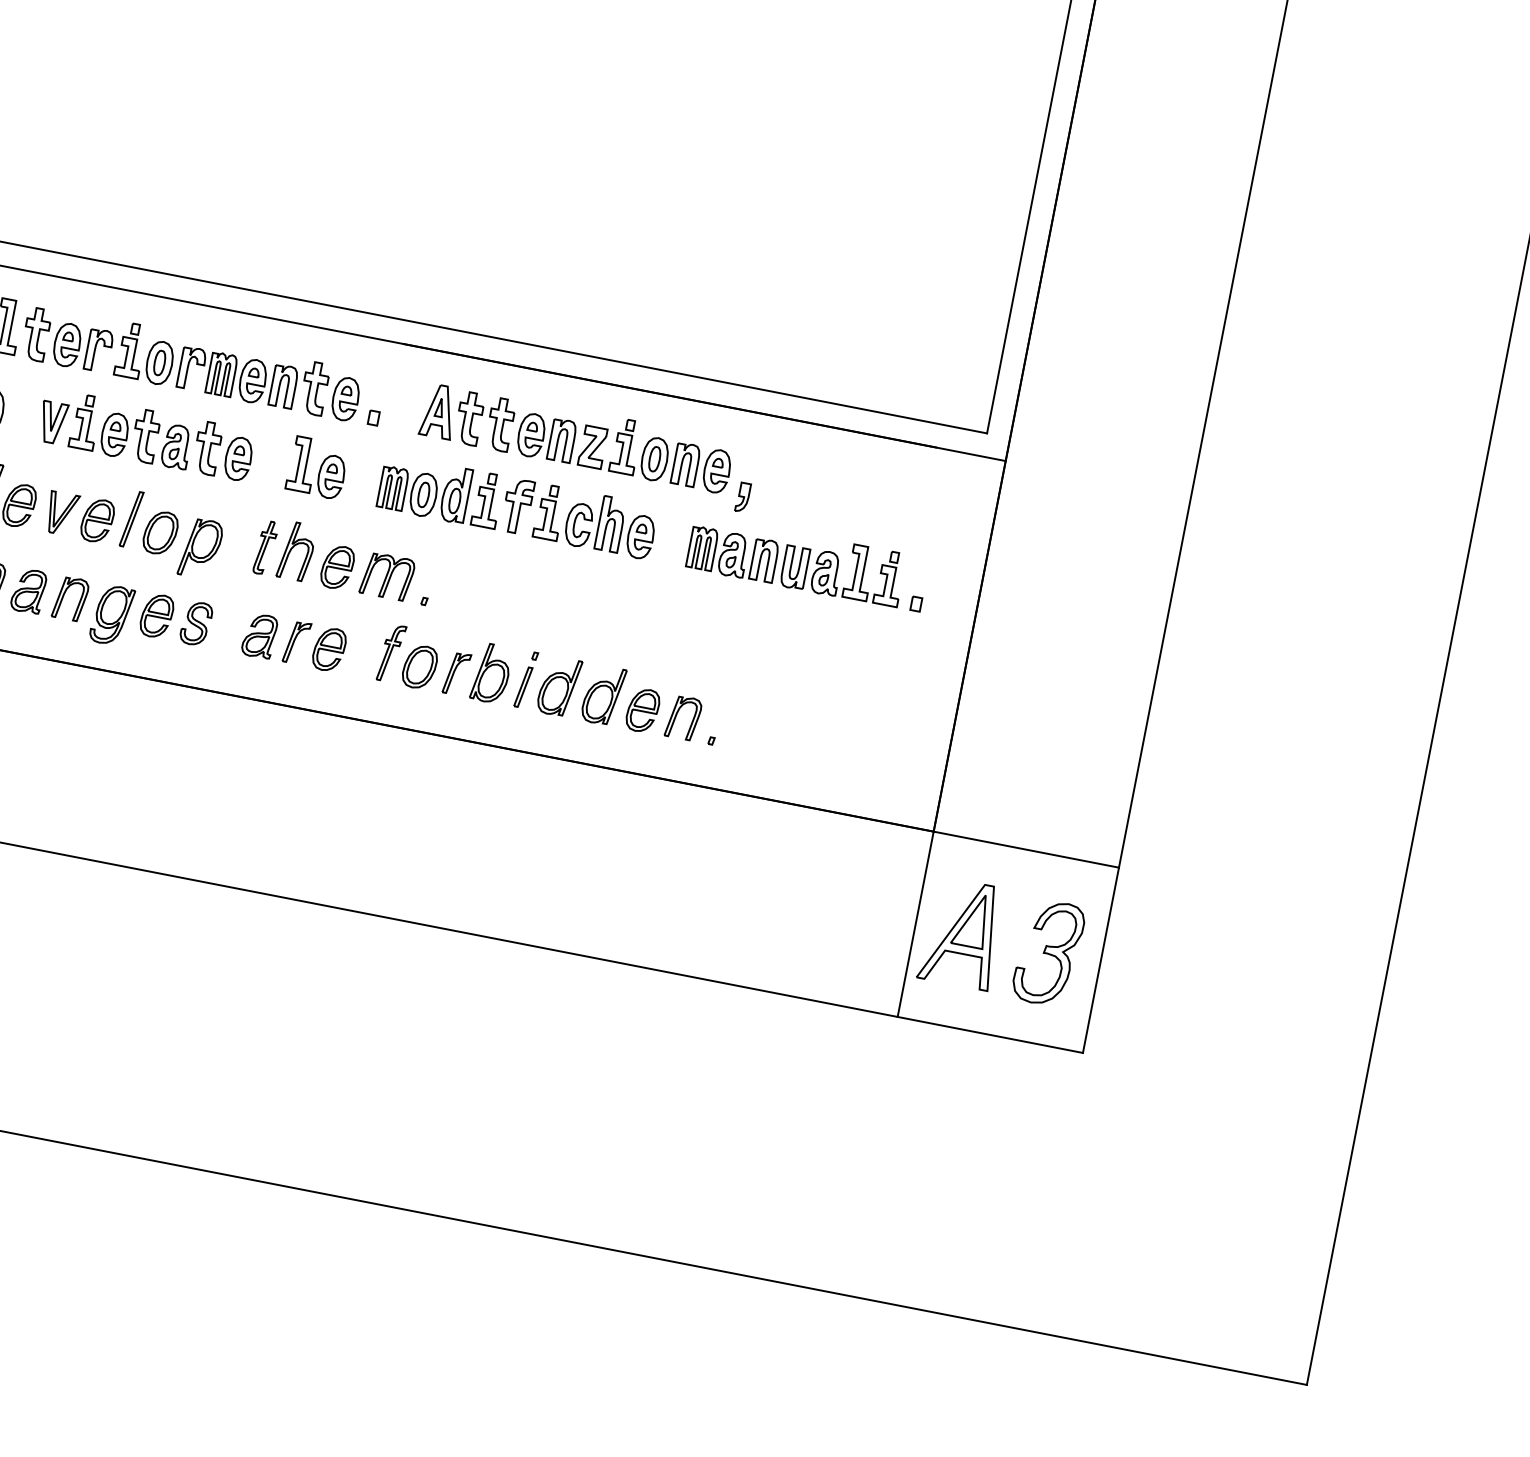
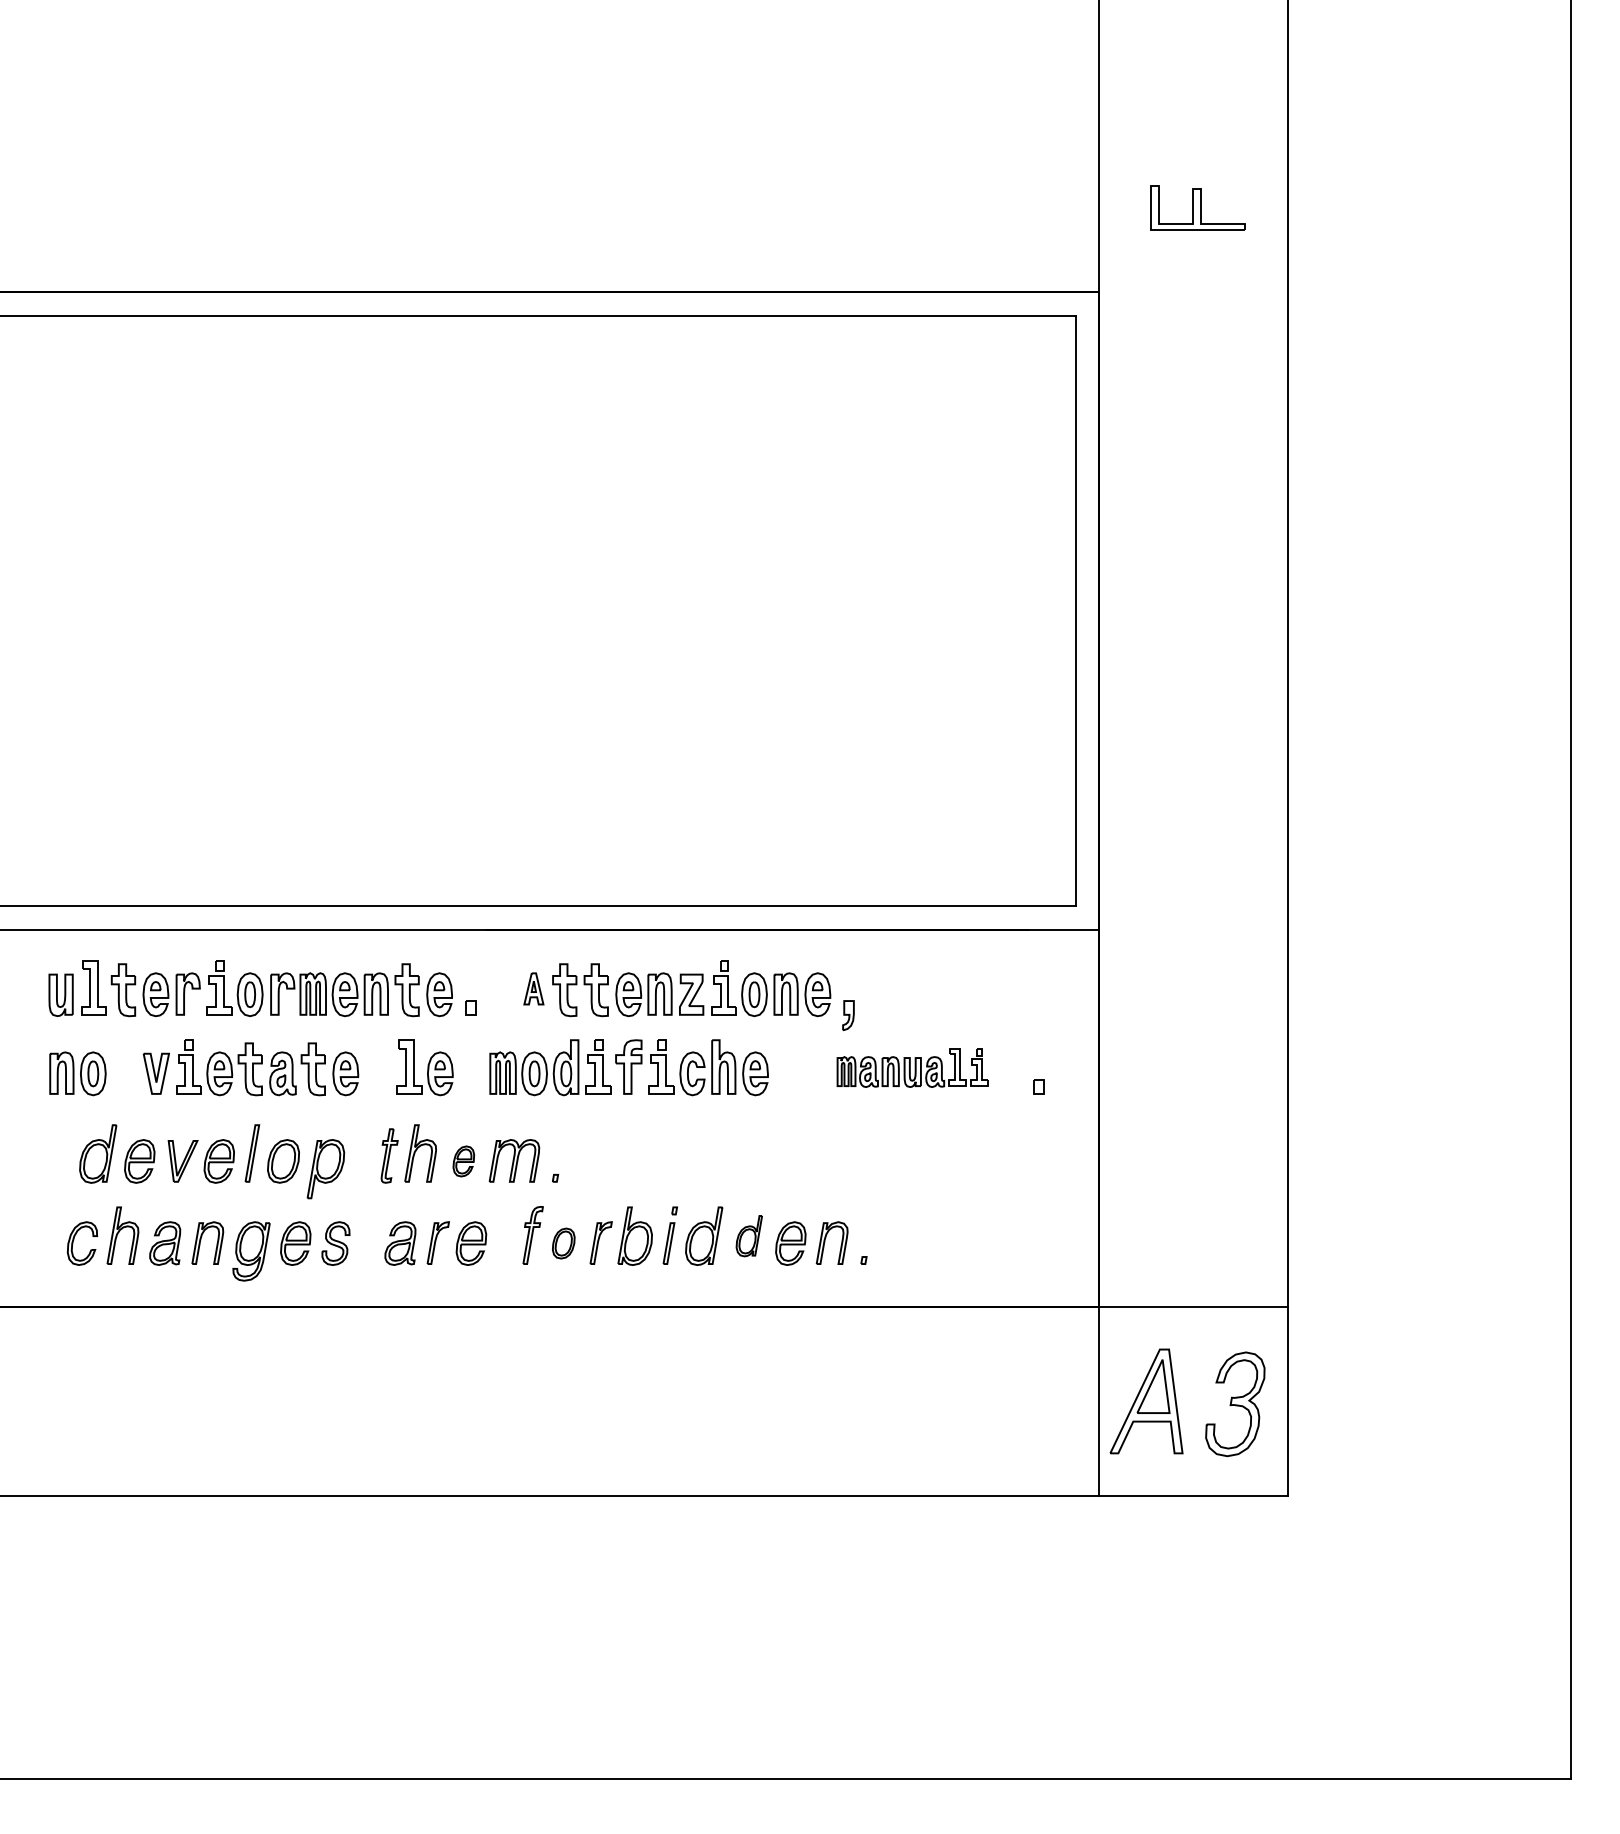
part: (439, 410) -> (533, 988), size x0.6
part: (795, 560) -> (912, 1067), size x0.7
part: (337, 567) -> (463, 1161), size x0.7
part: (419, 666) -> (563, 1243), size x0.7
part: (603, 694) -> (749, 1235), size x0.7

